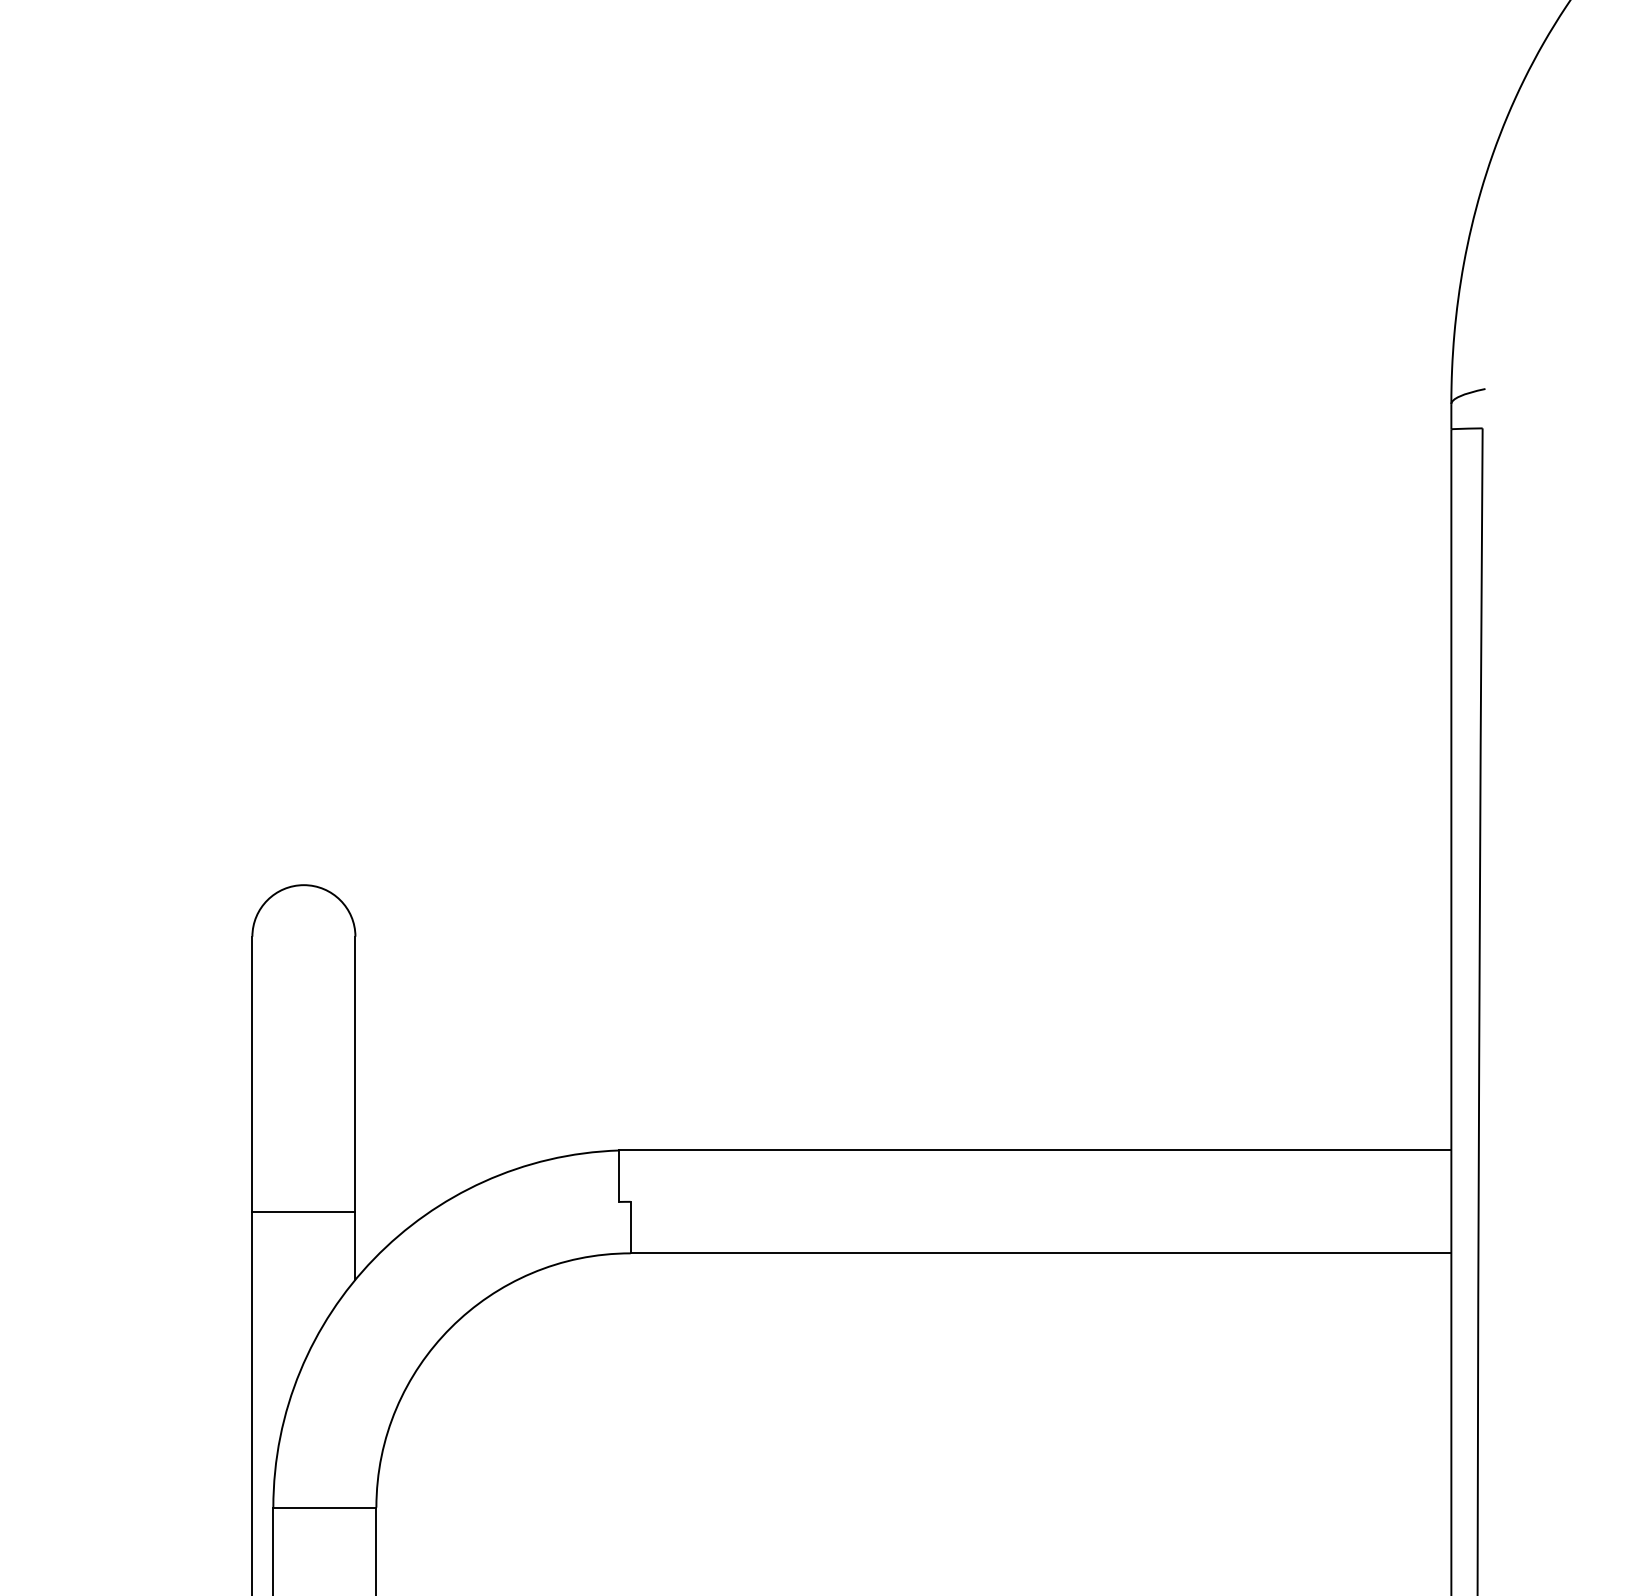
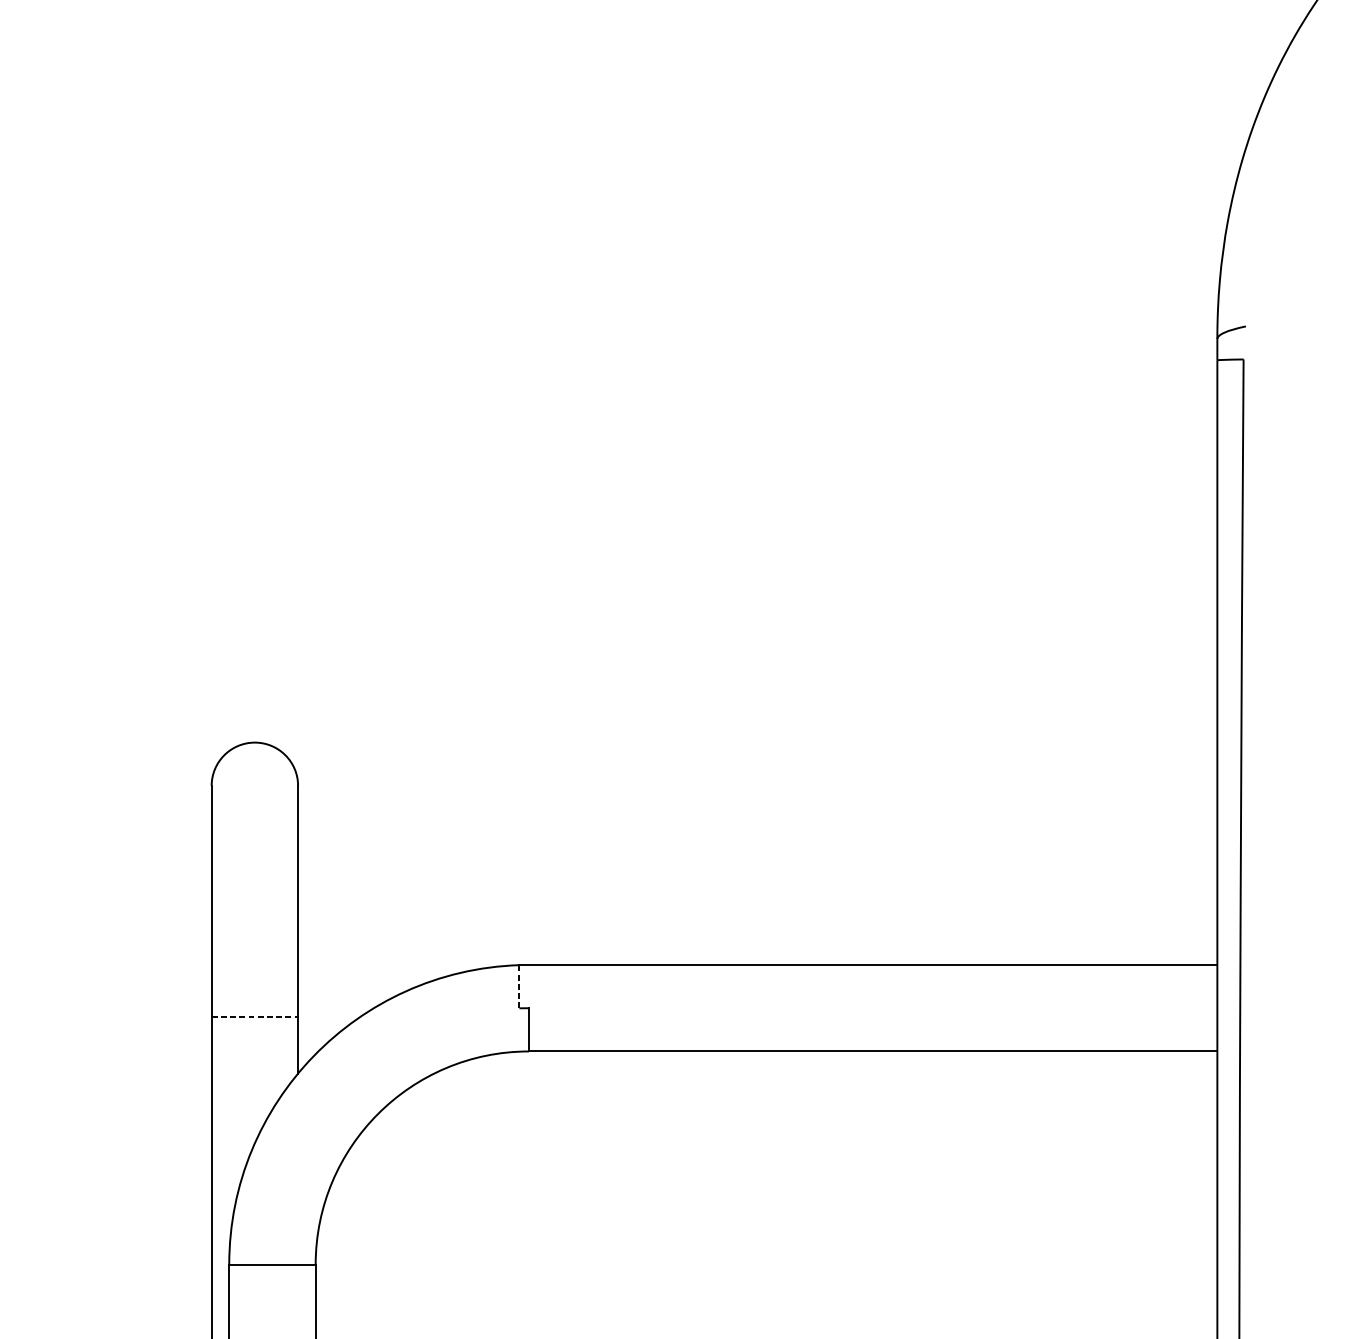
line: (619, 1176) -> (519, 986), solid -> dashed
line: (303, 1211) -> (254, 1016), solid -> dashed

